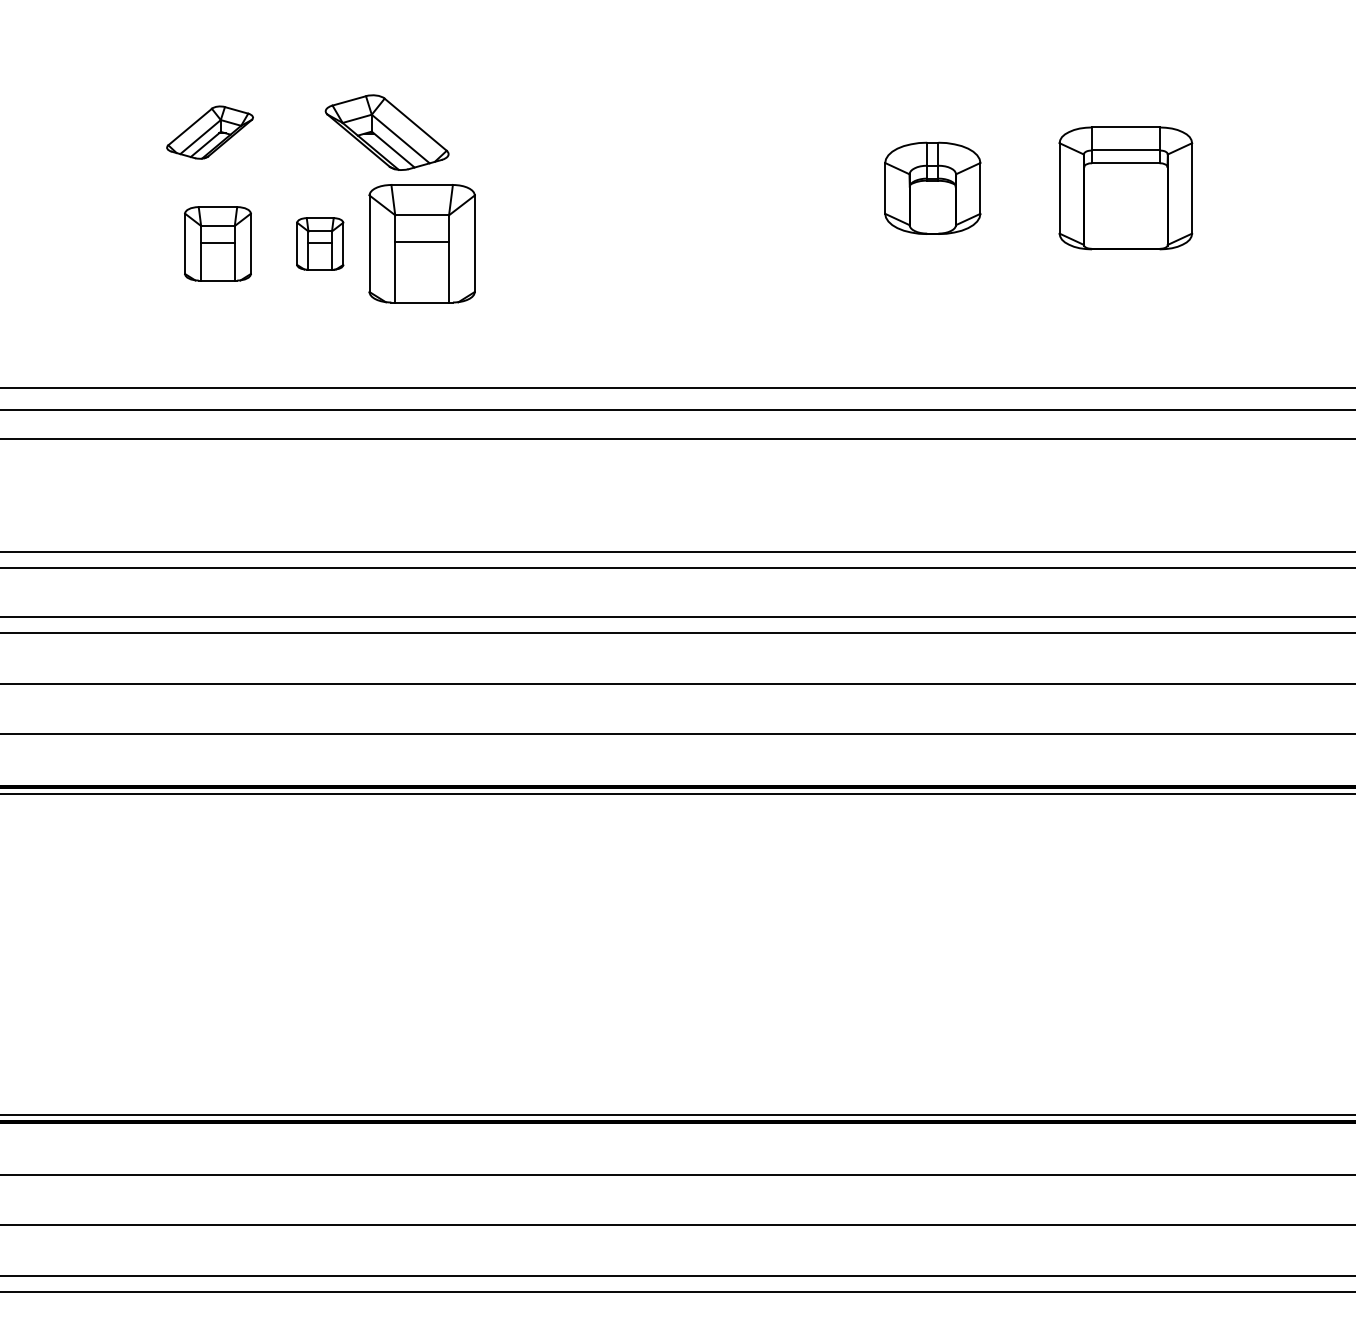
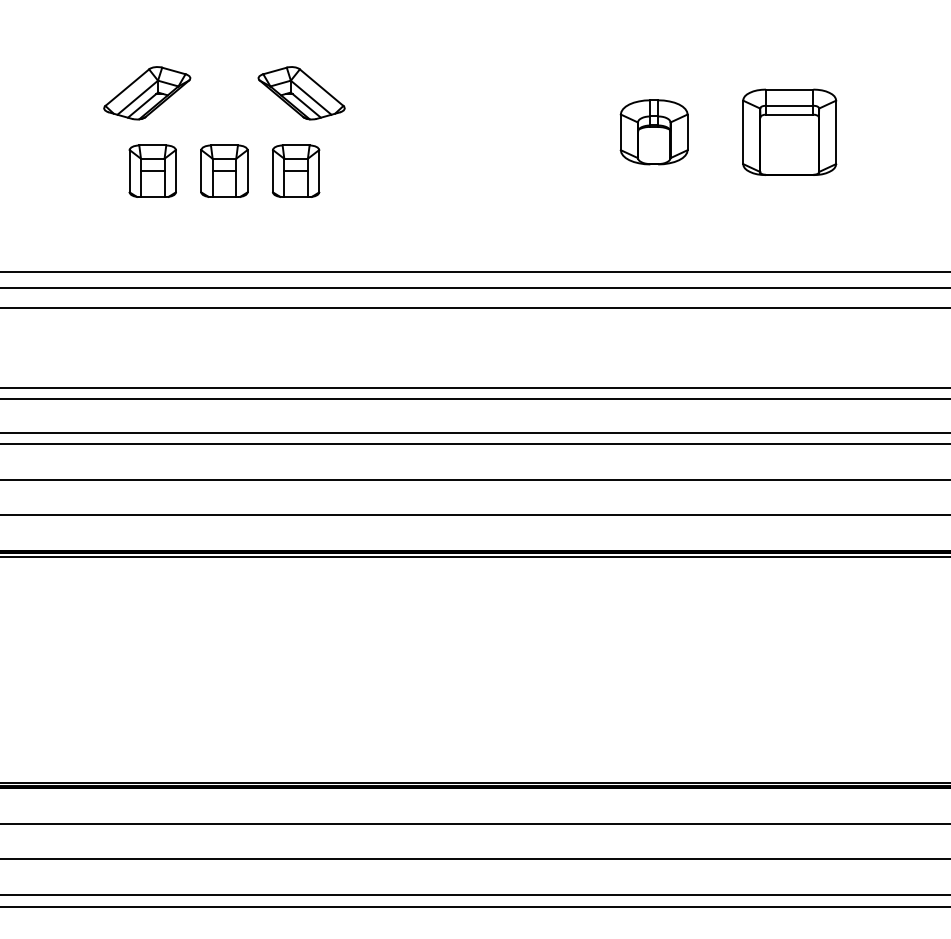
part: (209, 132) -> (146, 93), size x1.43
part: (386, 132) -> (301, 93), moved
part: (320, 243) -> (224, 171), size x1.43
part: (422, 243) -> (296, 171), size x0.62

